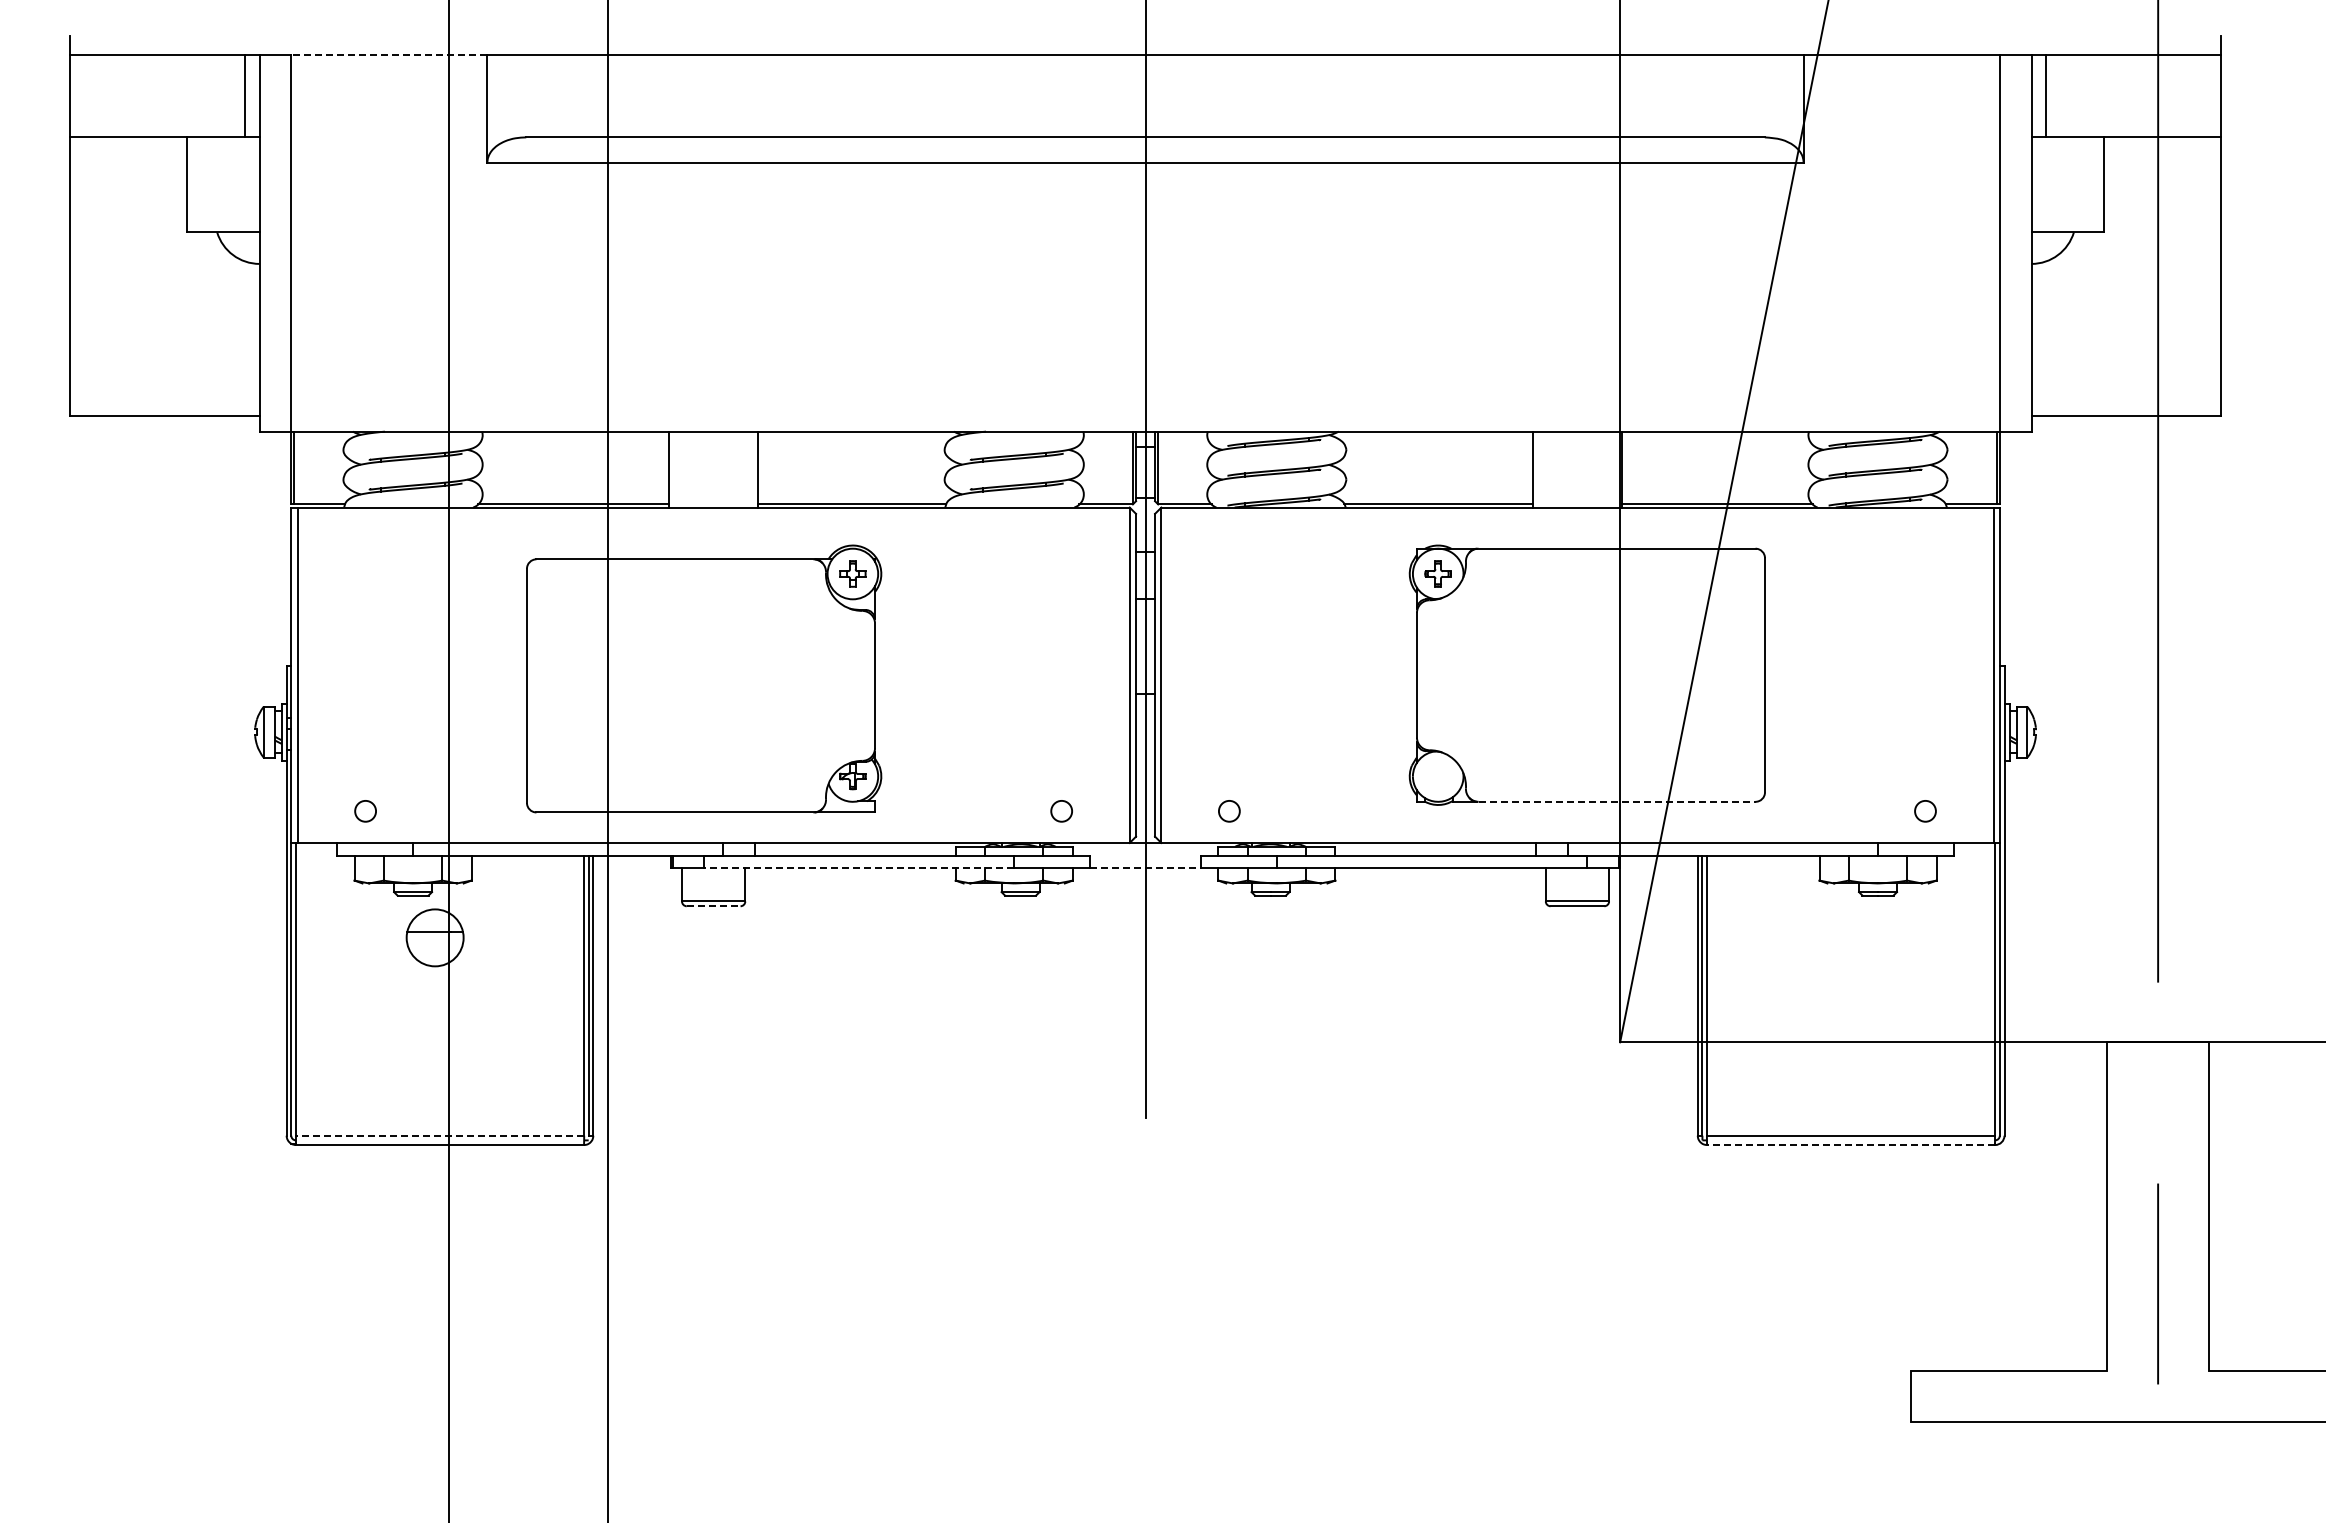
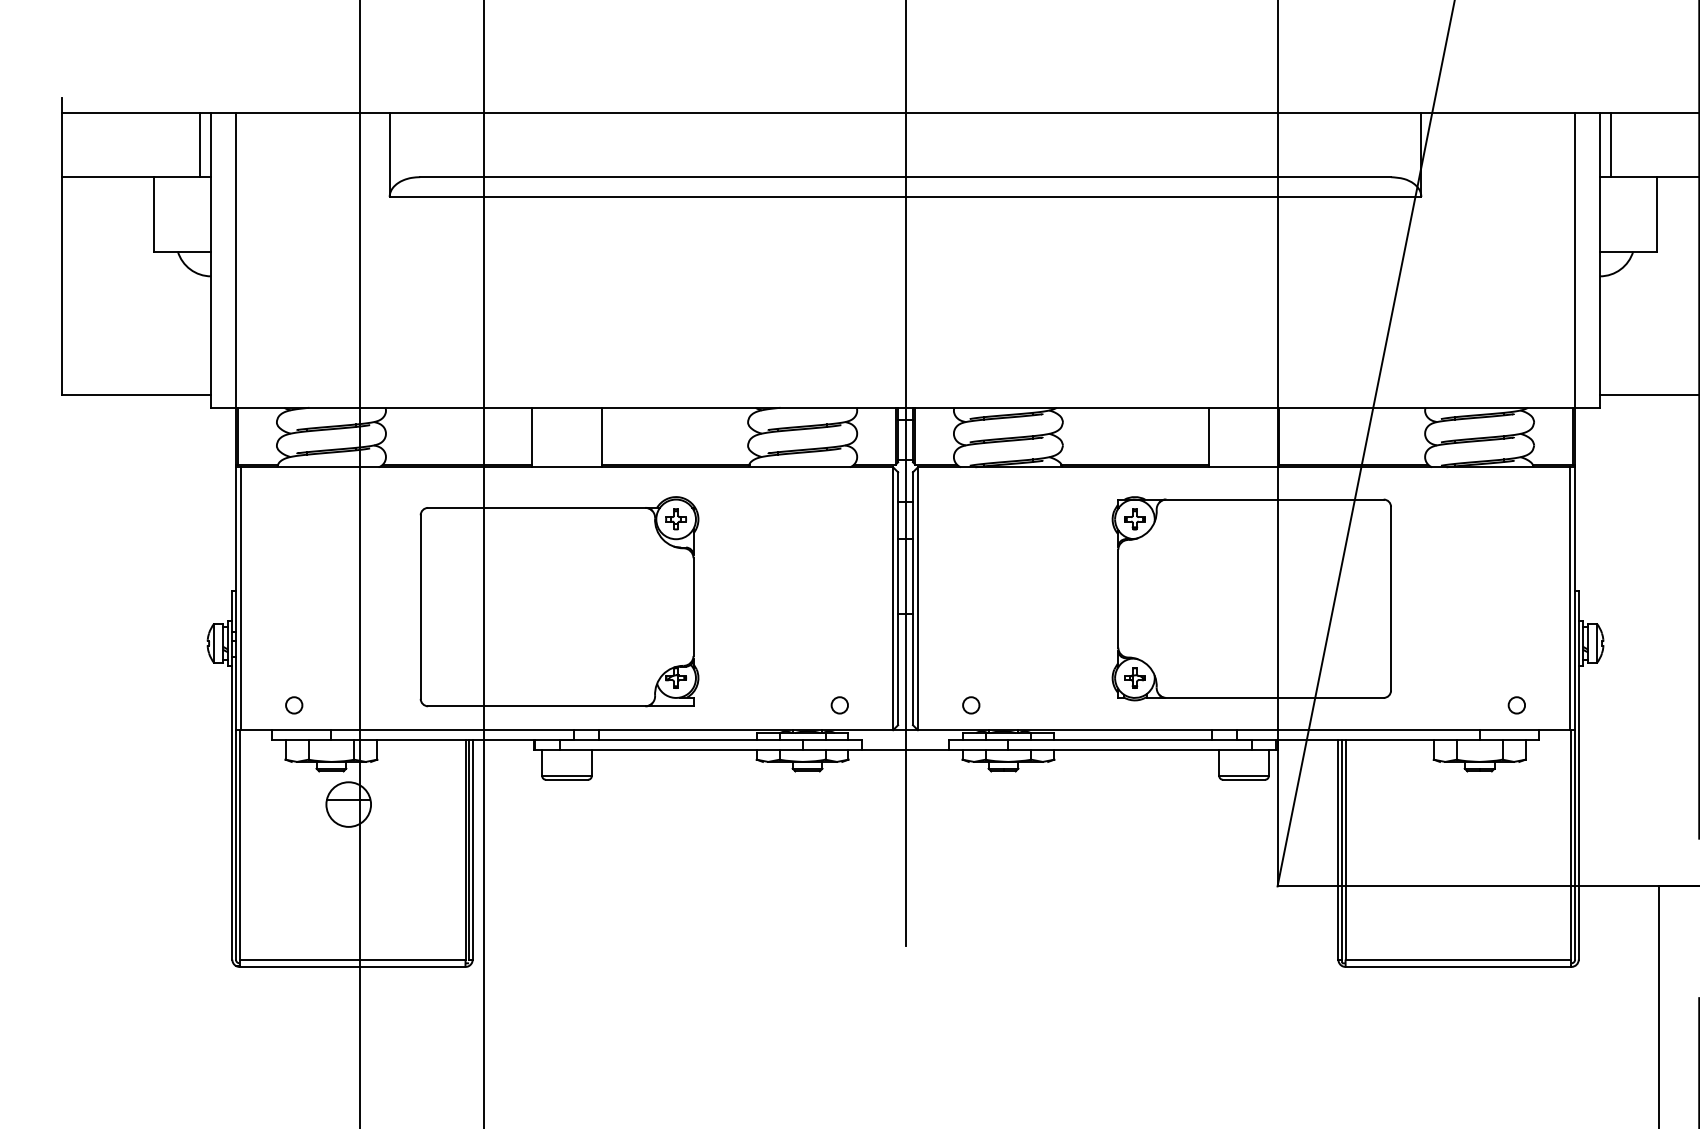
line: (388, 55) -> (312, 112), dashed -> solid
part: (1437, 776) -> (1134, 678), added
line: (1617, 801) -> (1275, 697), dashed -> solid
line: (858, 868) -> (680, 750), dashed -> solid
line: (1146, 868) -> (906, 750), dashed -> solid
line: (713, 906) -> (566, 779), dashed -> solid
line: (439, 1135) -> (352, 959), dashed -> solid
line: (1850, 1145) -> (1458, 967), dashed -> solid

